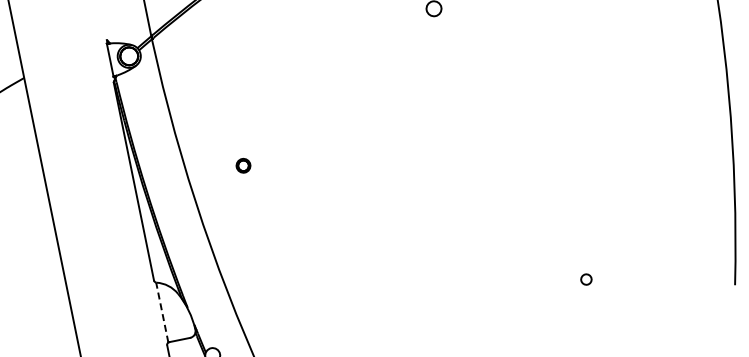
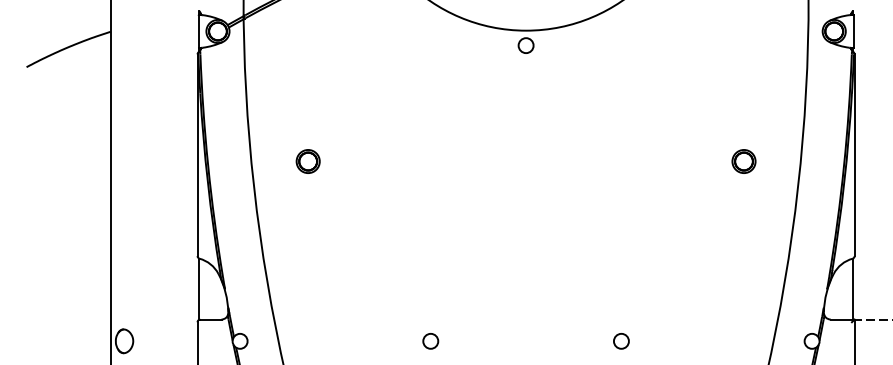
part: (670, 78) -> (743, 161), added
part: (242, 165) -> (307, 161), size x1.67
circle: (586, 279) -> (621, 341), size x1.43
line: (162, 312) -> (199, 289), dashed -> solid
circle: (399, 317) -> (430, 341), added

